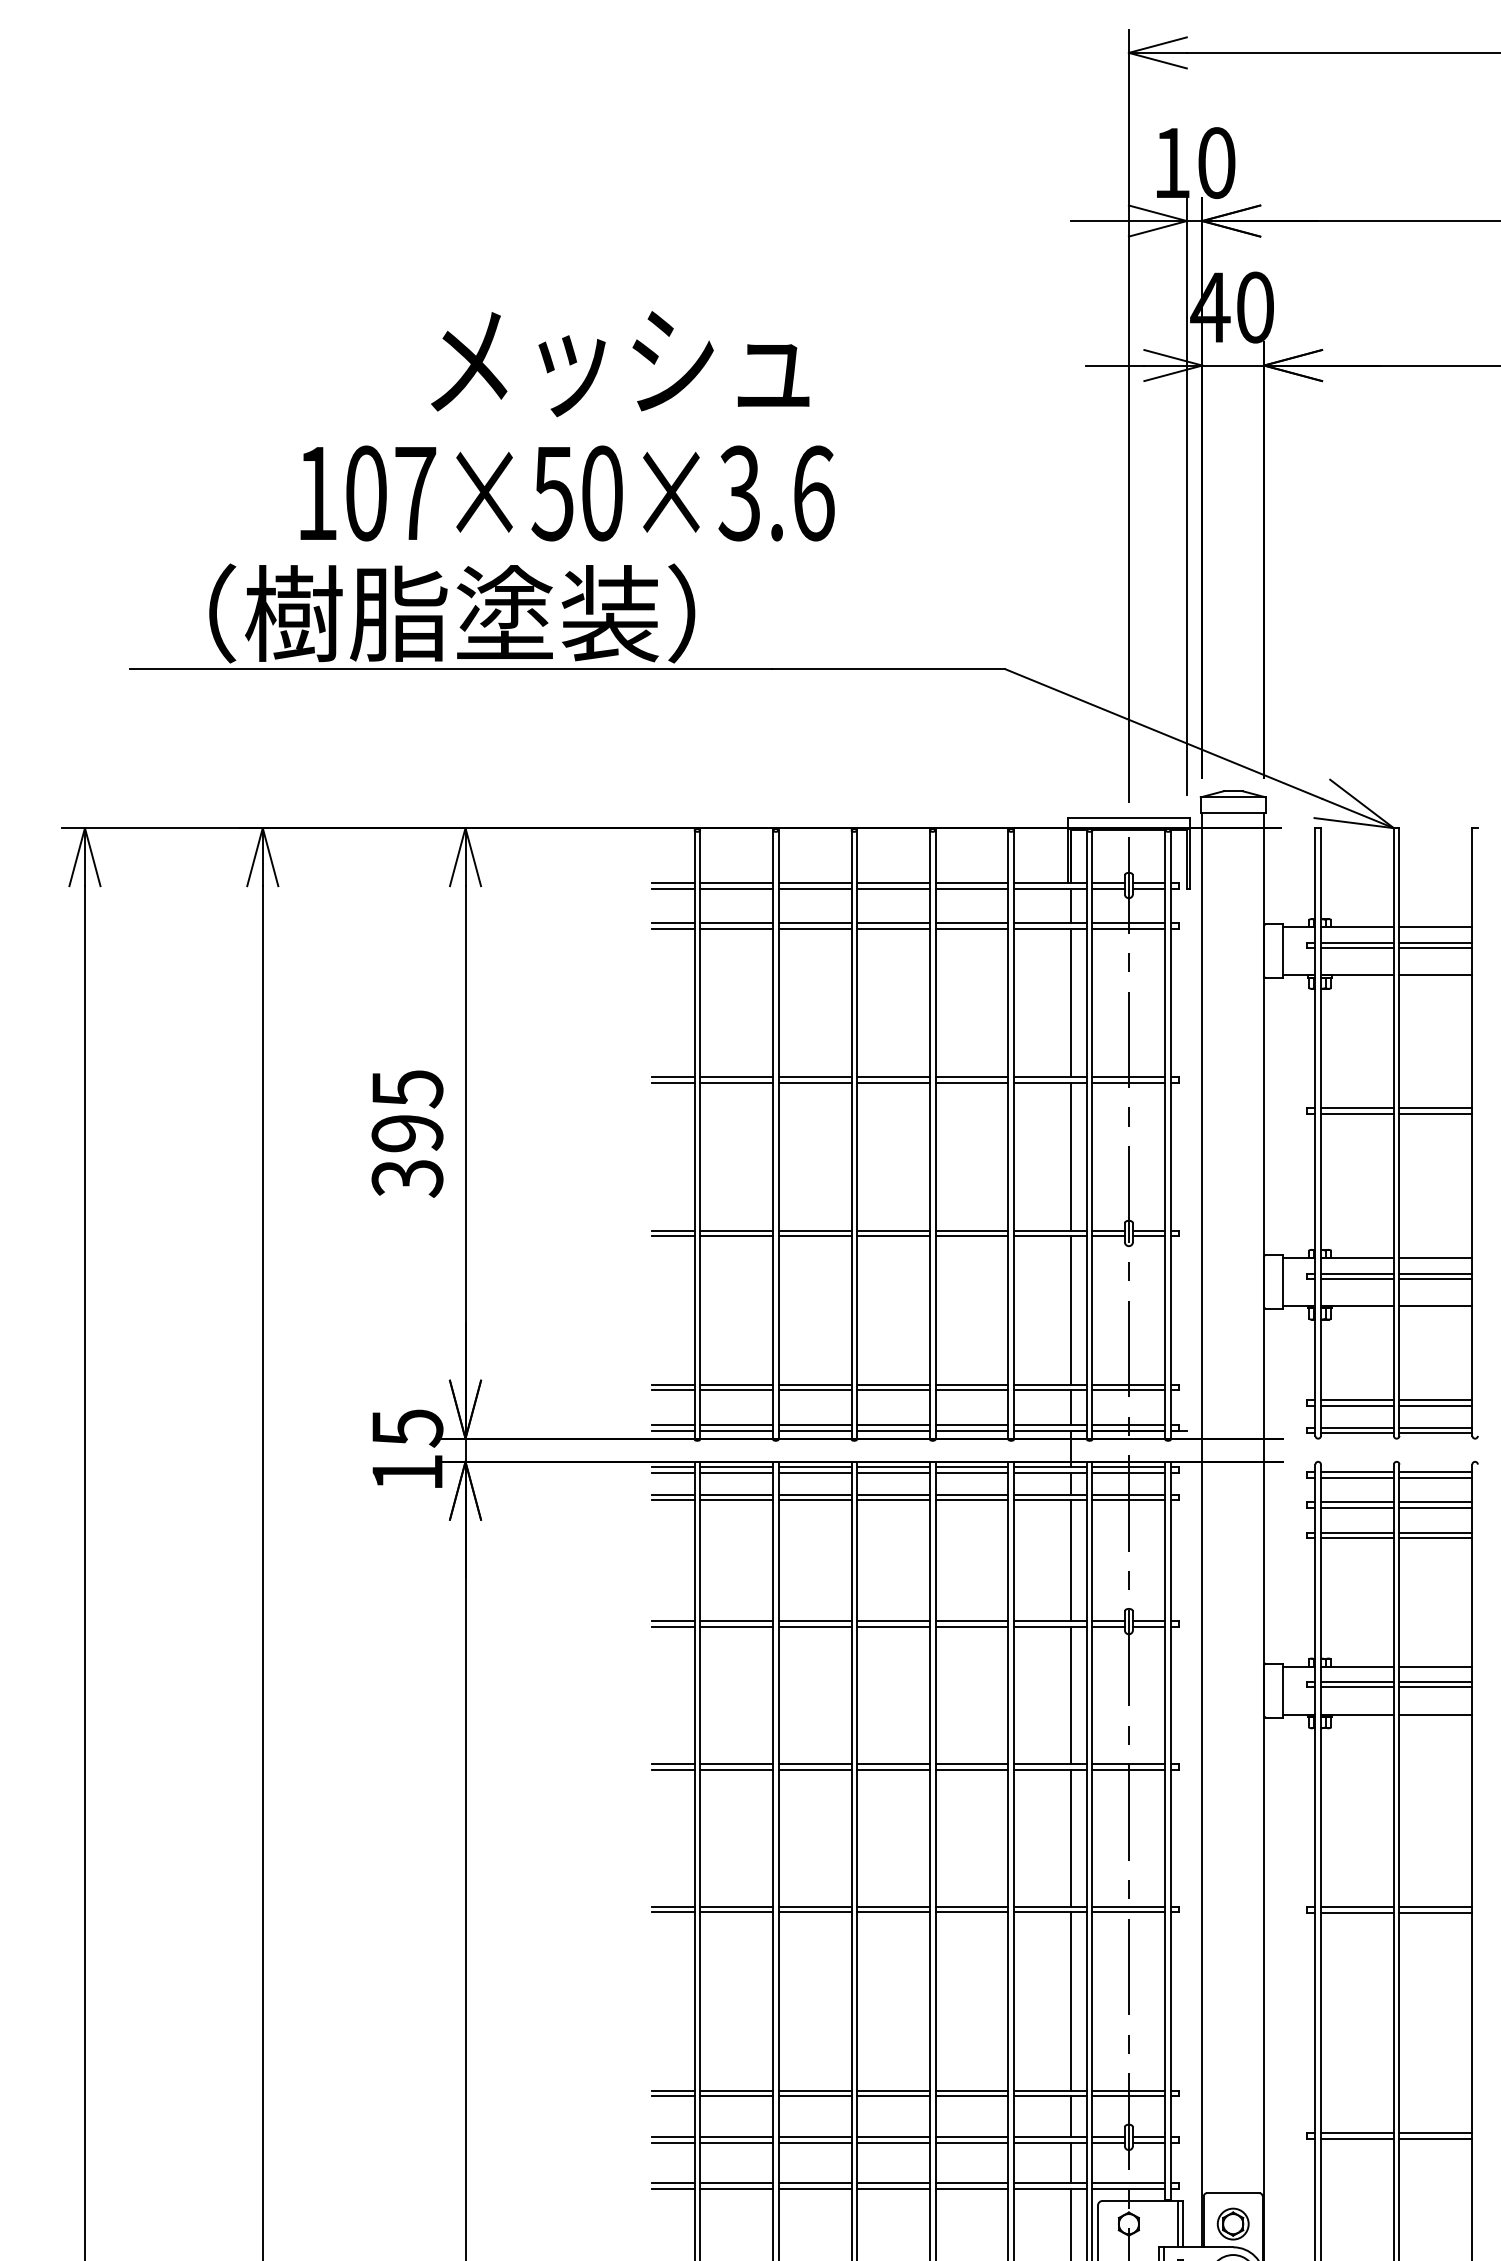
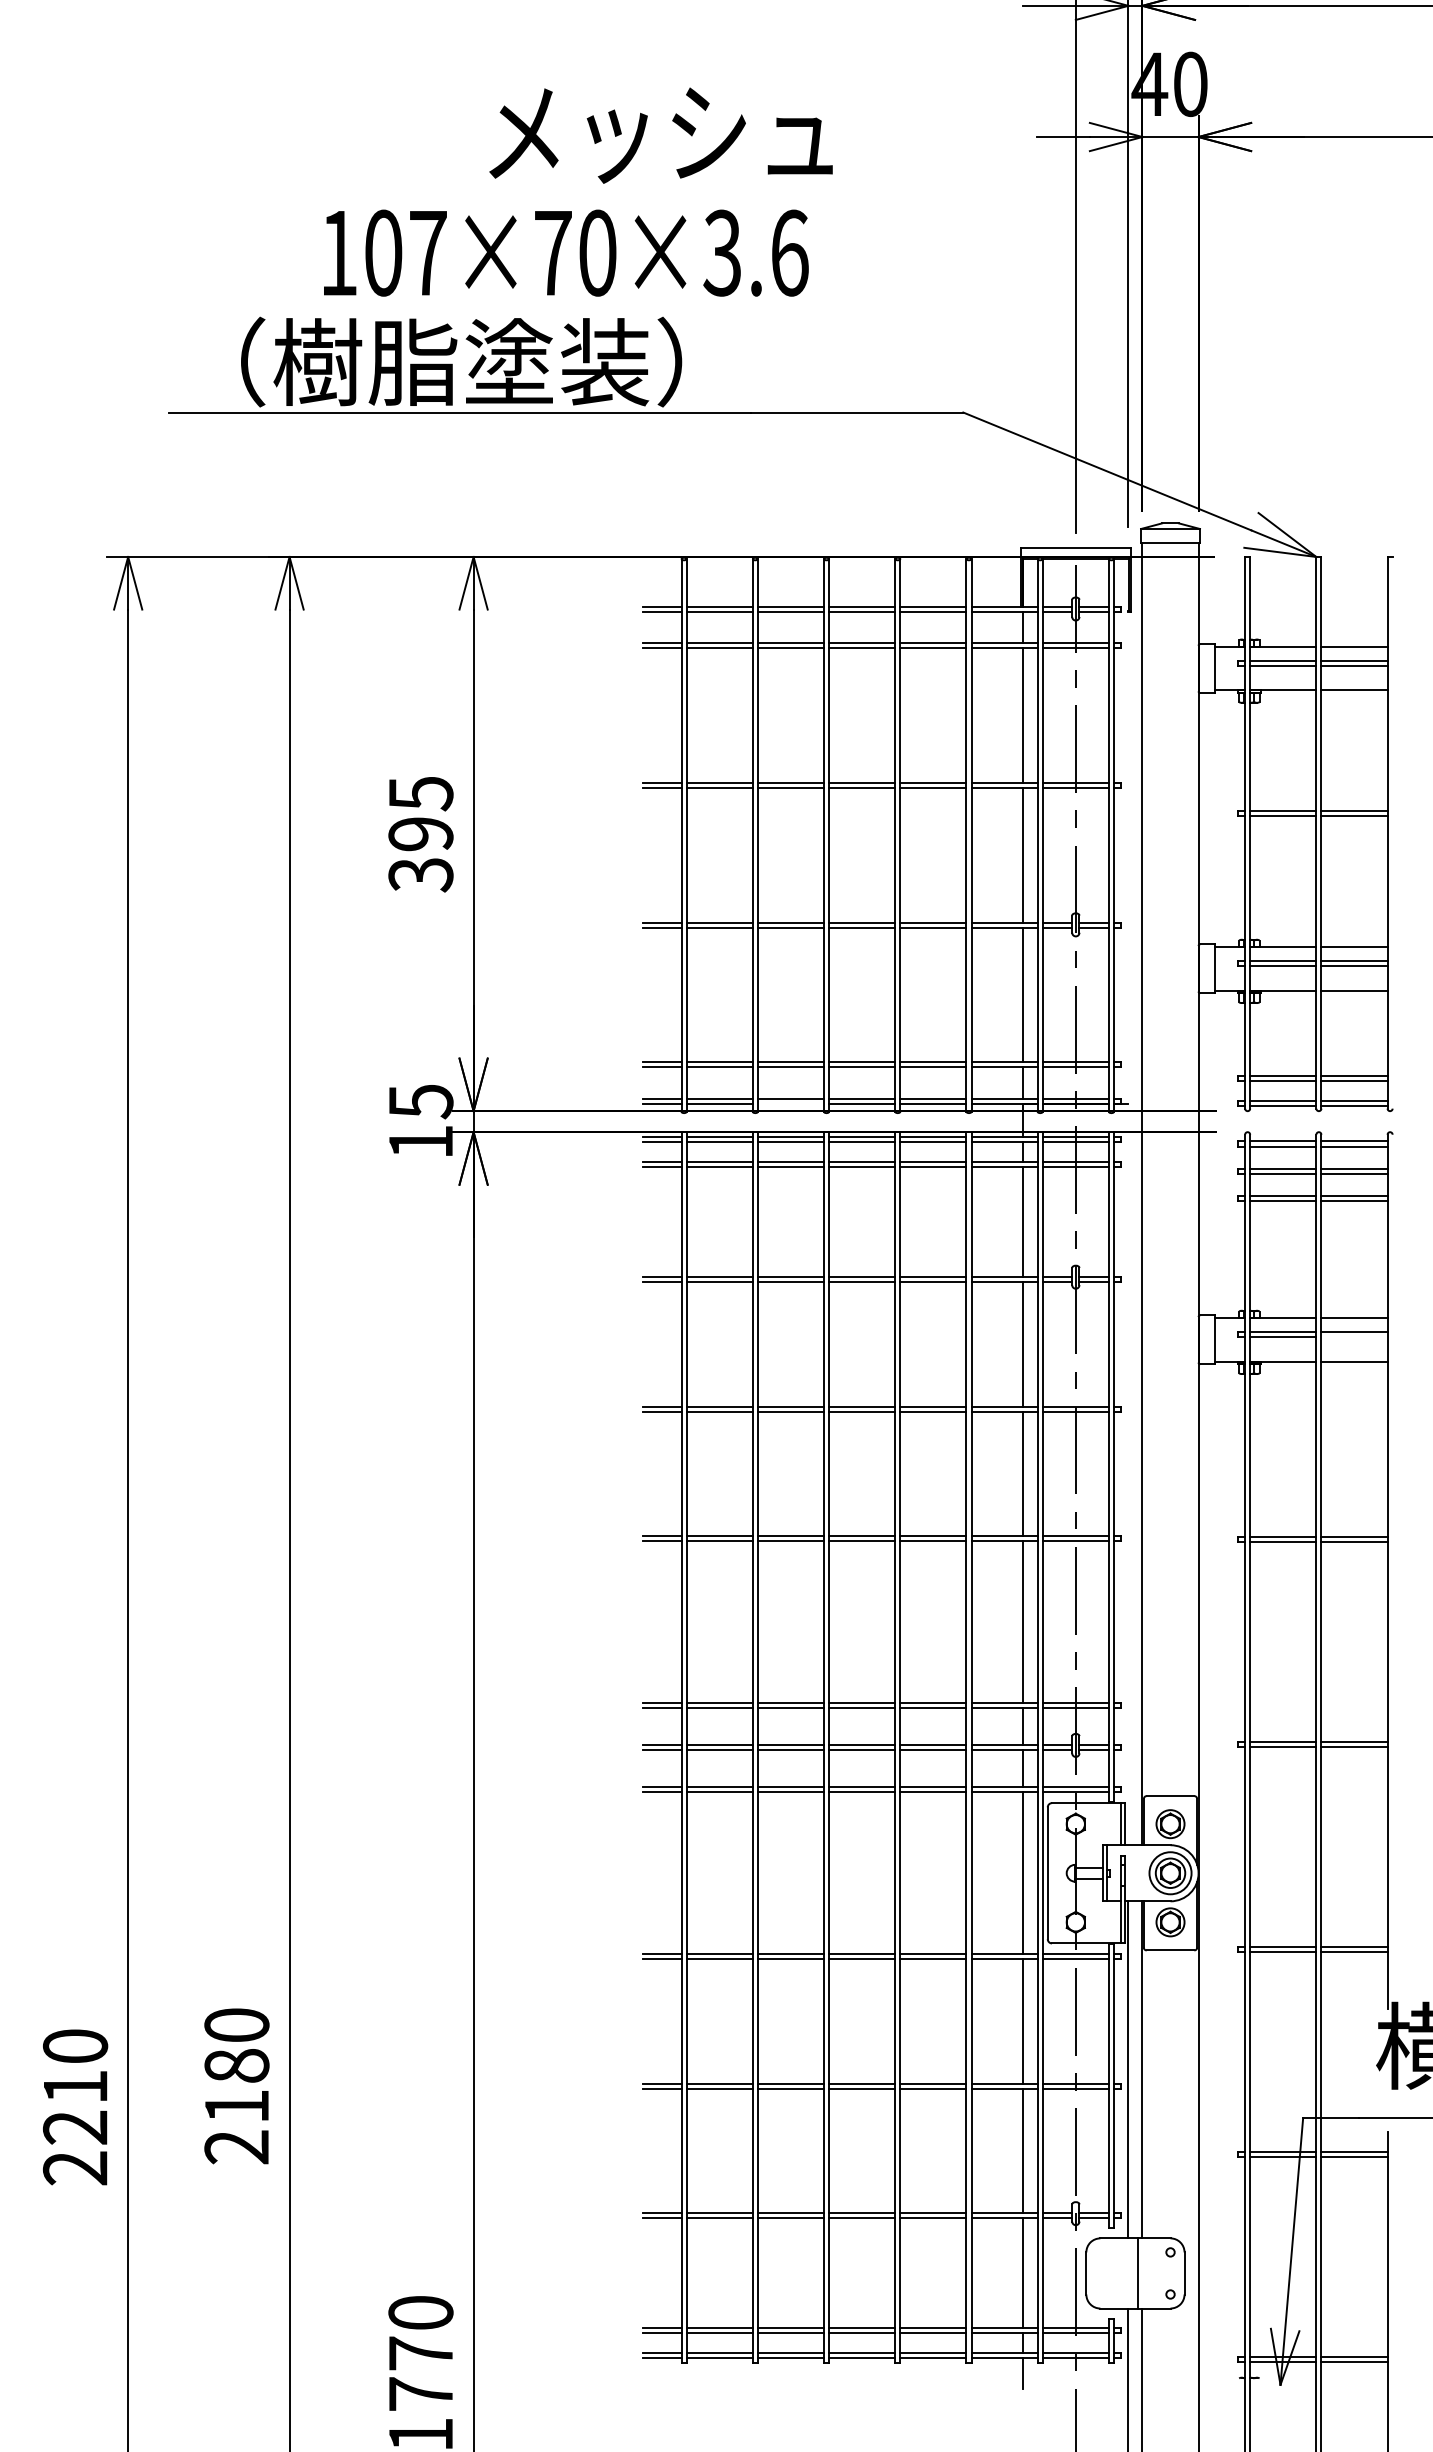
text: (619, 363) -> (660, 135), moved
text: (552, 493) -> (552, 253), 107×50×3.6 -> 107×70×3.6
line: (814, 1430) -> (790, 1103), removed
line: (1435, 1686) -> (1354, 1336), removed

